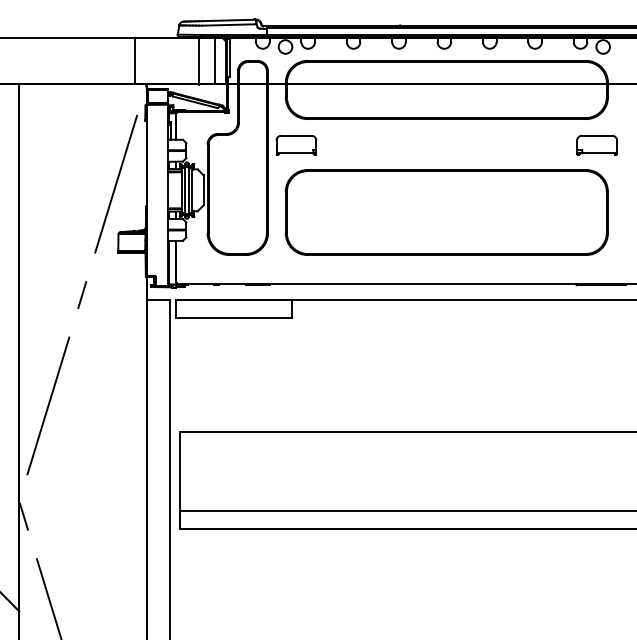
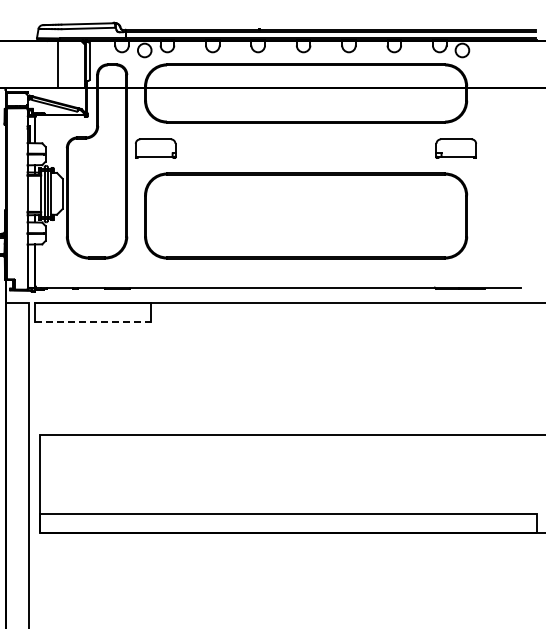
line: (215, 60) -> (74, 64), removed
line: (233, 318) -> (92, 322), solid -> dashed

